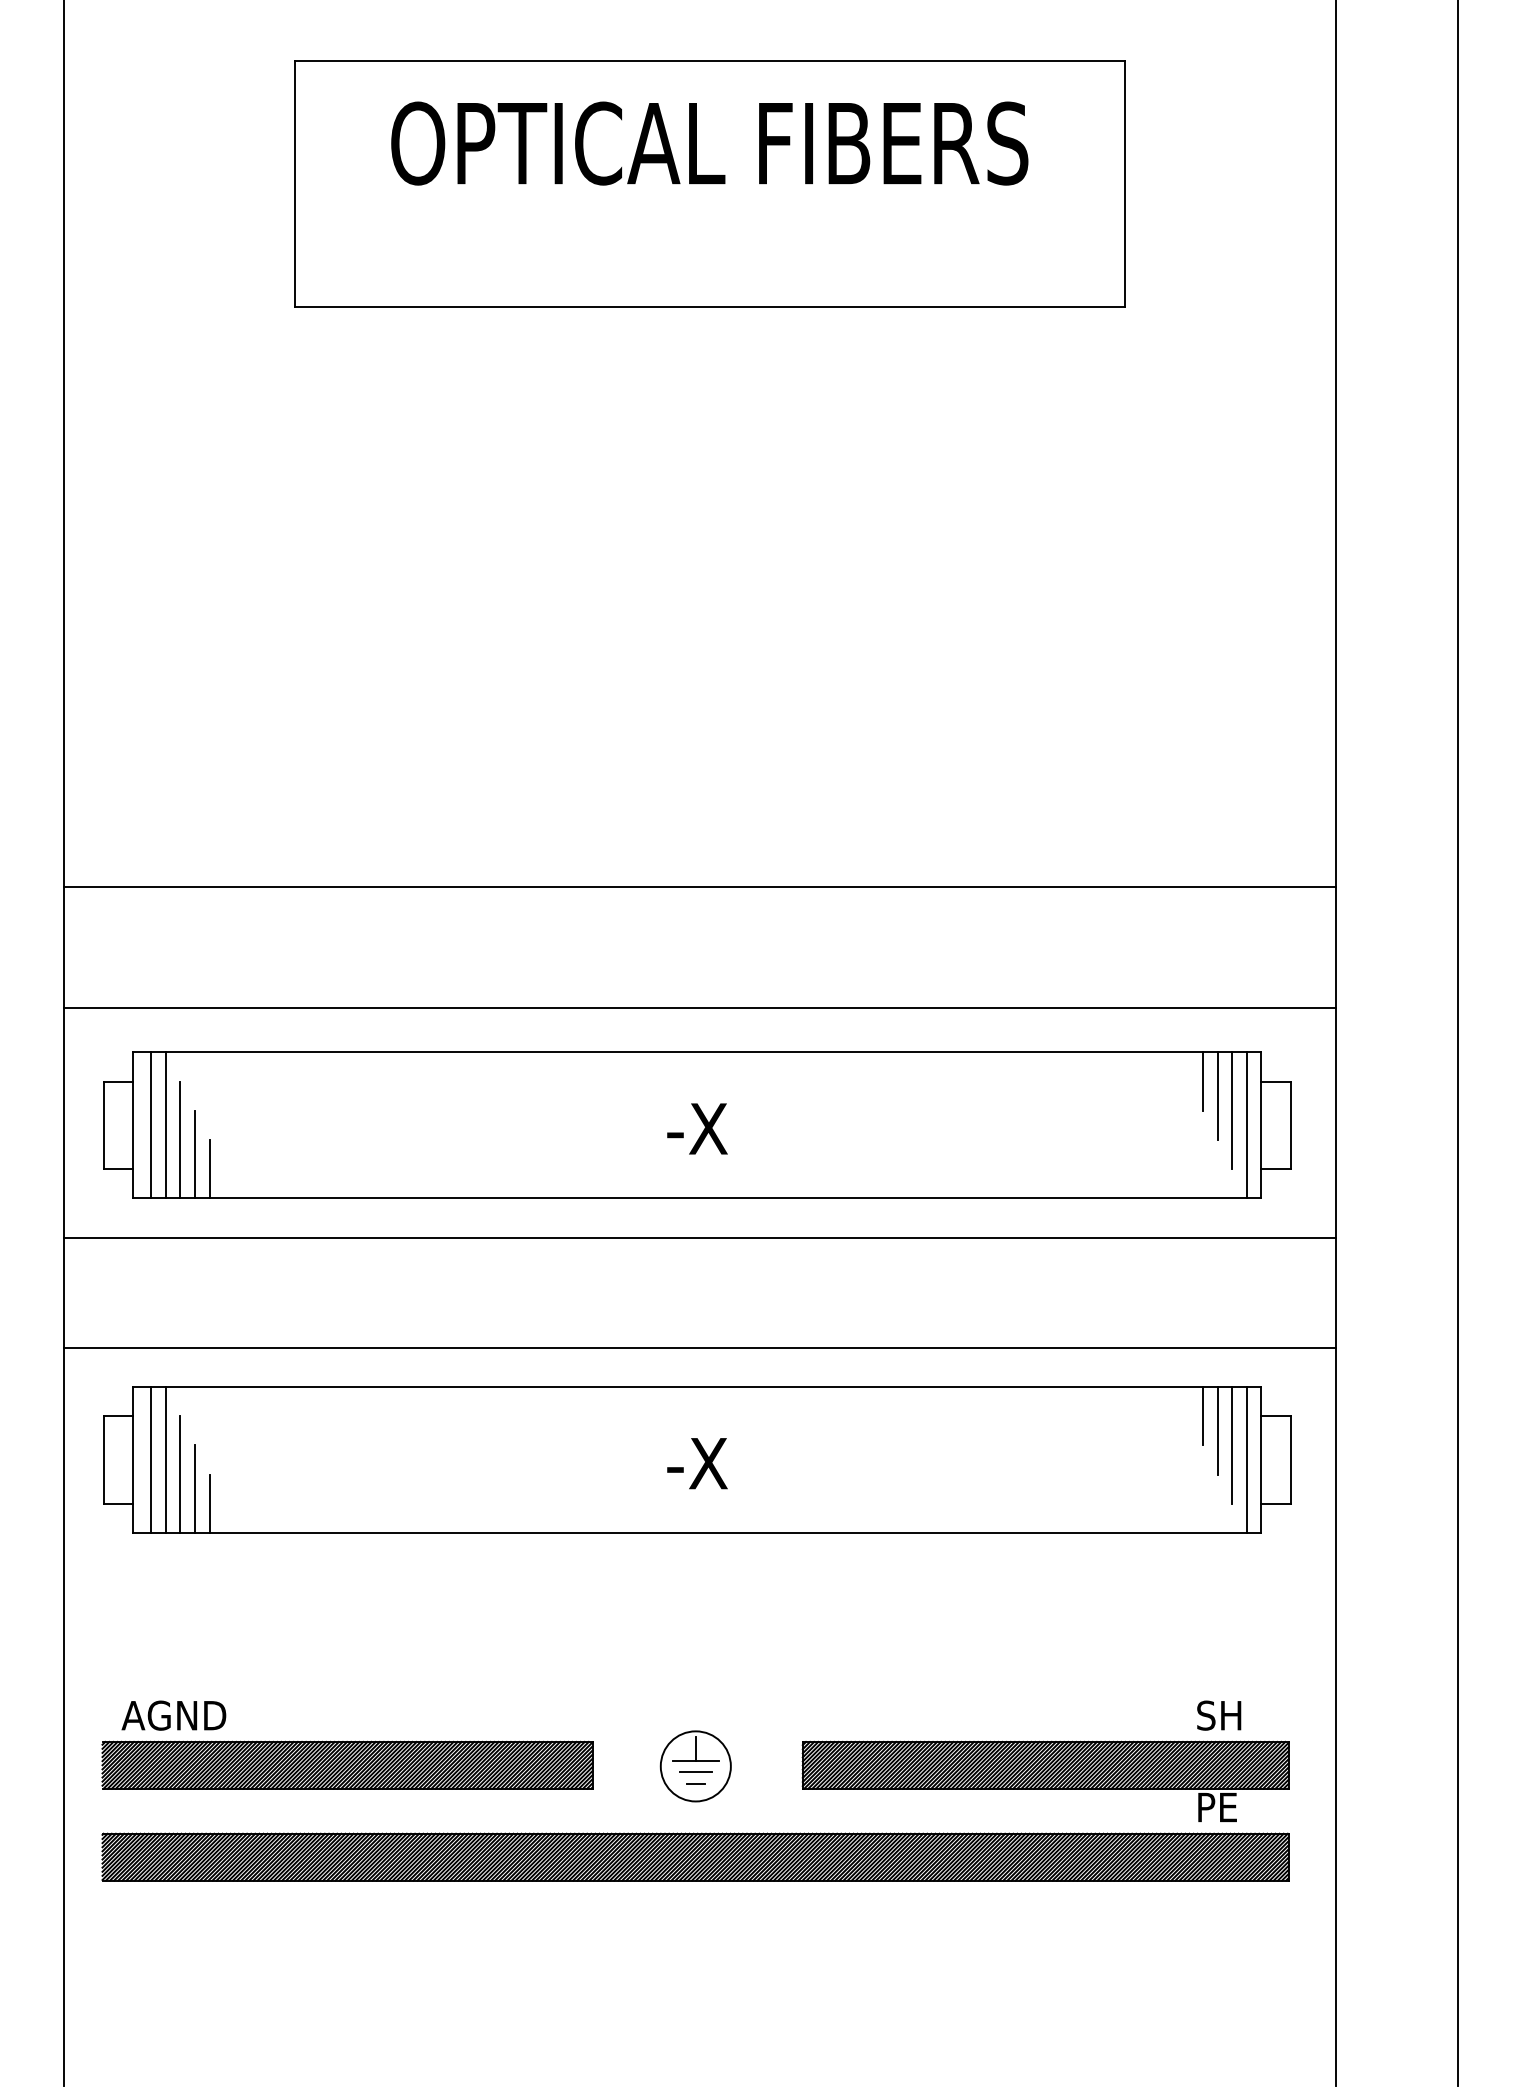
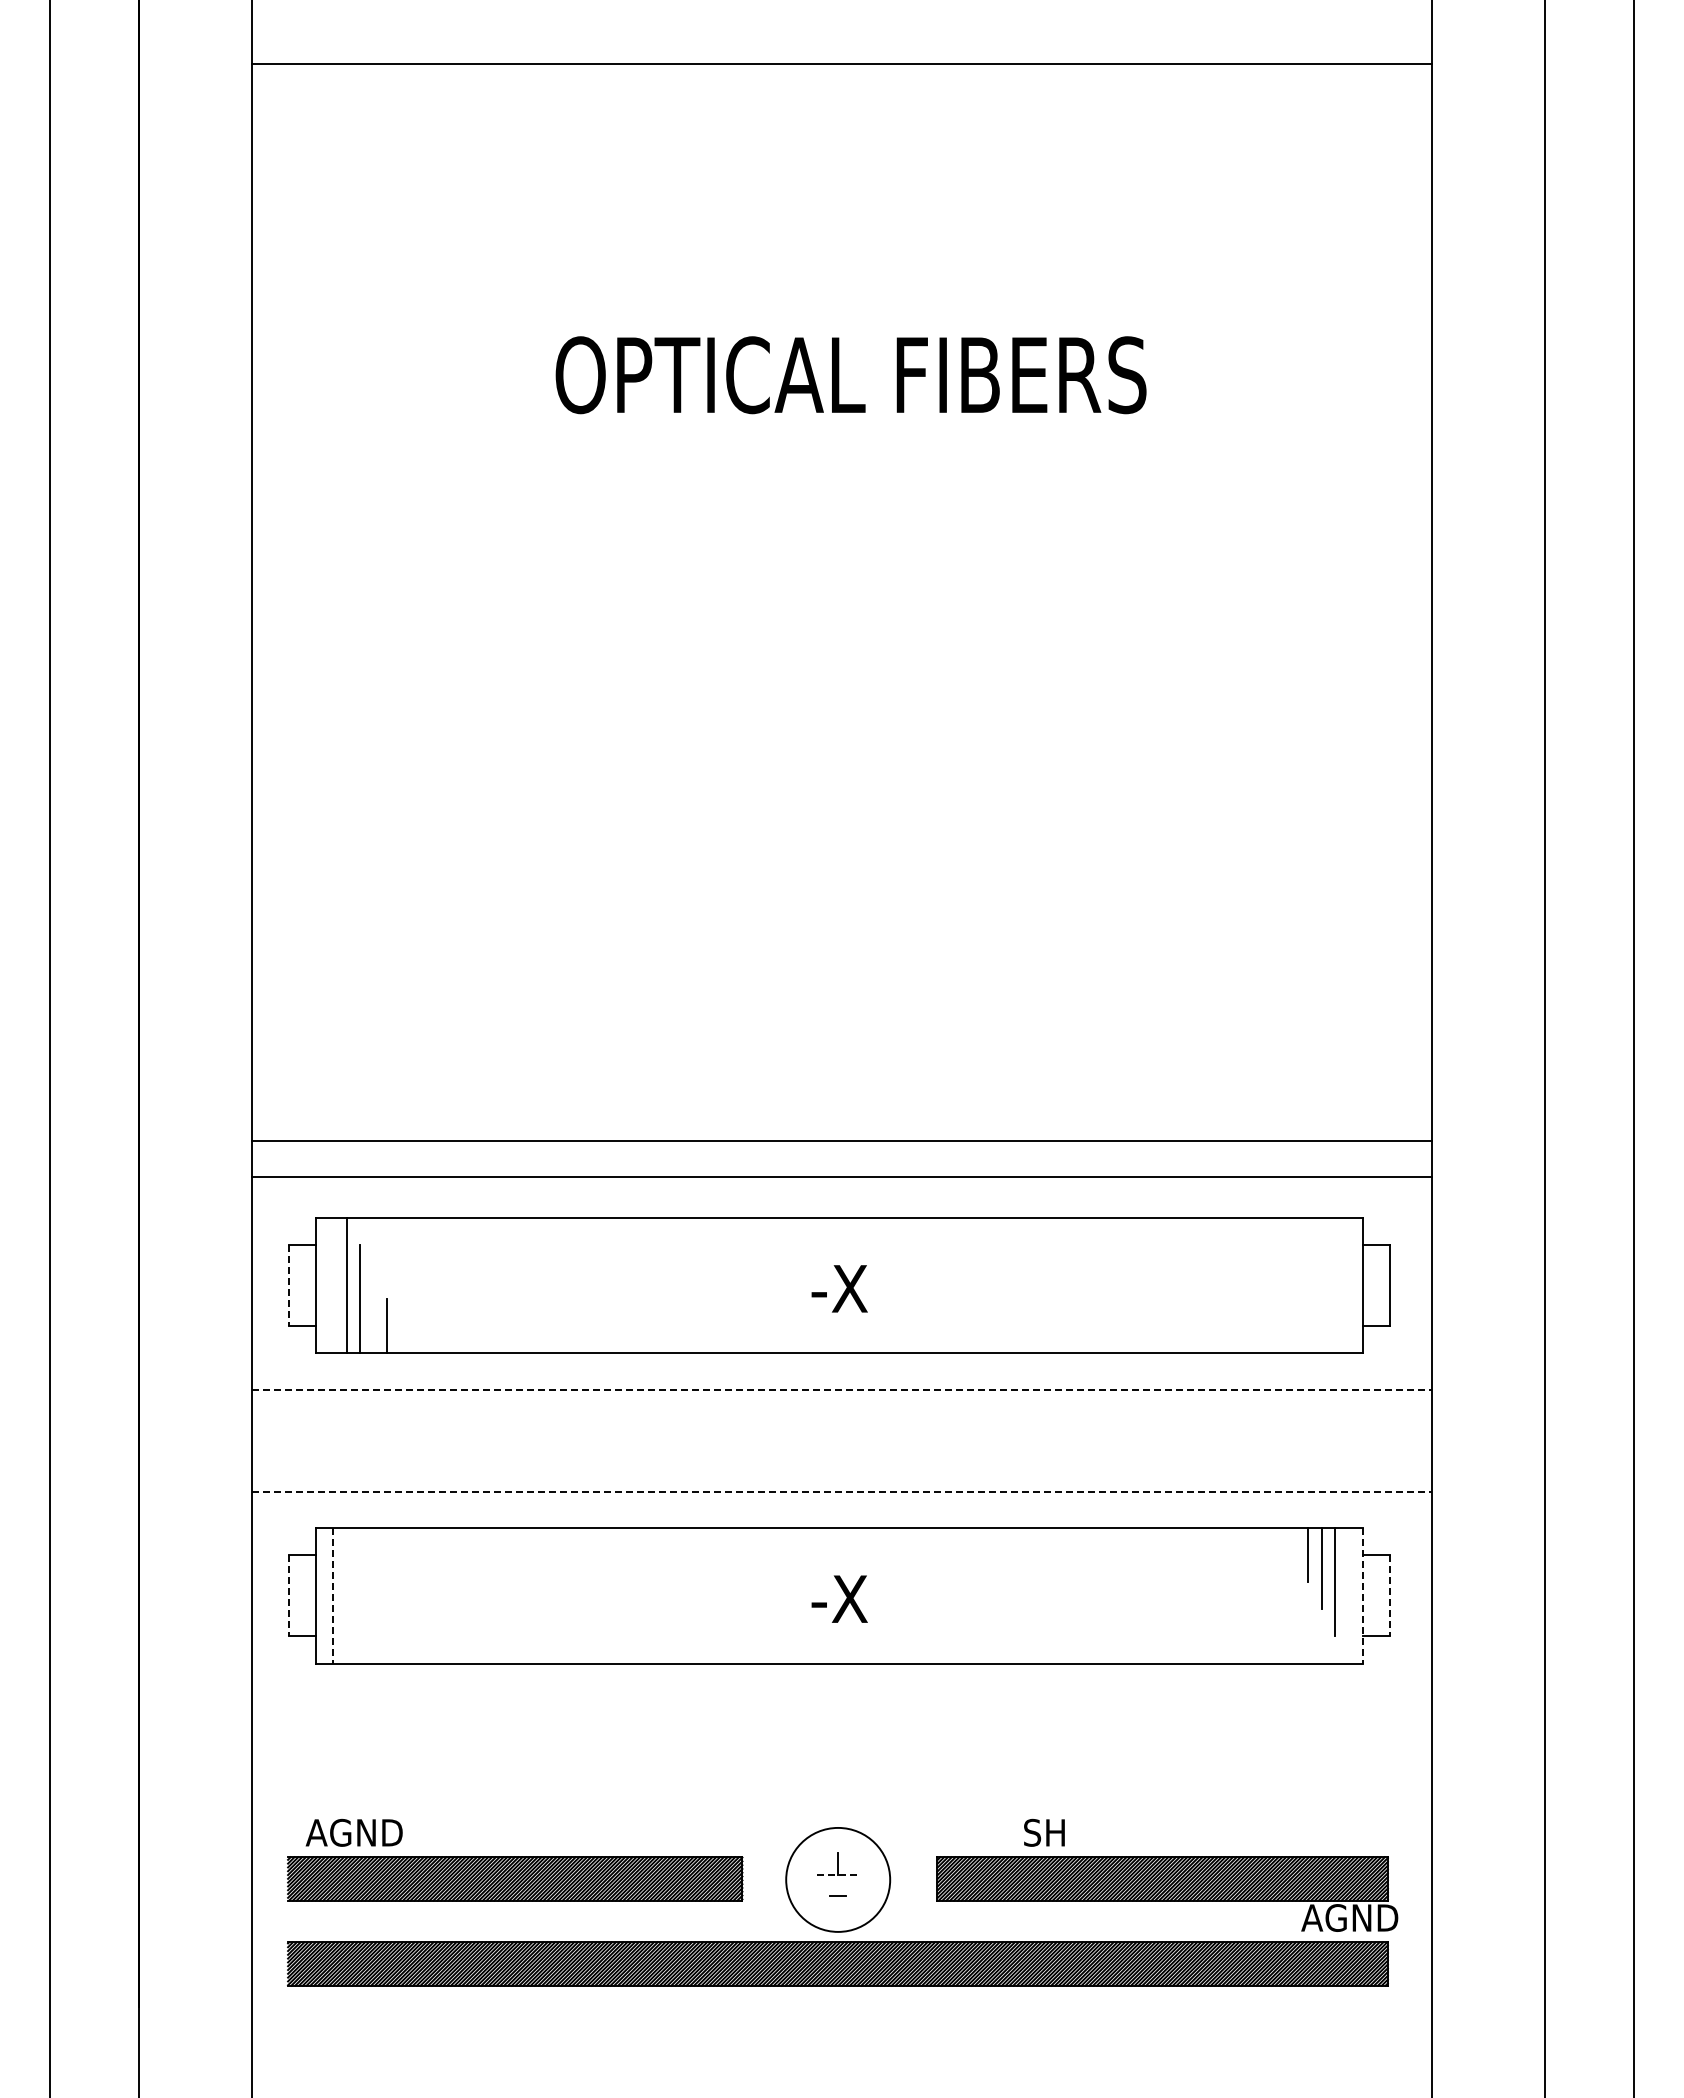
part: (710, 183) -> (851, 412), removed
line: (699, 886) -> (841, 1141), moved
line: (1203, 1081) -> (1308, 1244), removed
line: (1217, 1096) -> (1321, 1258), removed
line: (1232, 1110) -> (1335, 1271), removed
line: (104, 1125) -> (289, 1285), solid -> dashed
line: (151, 1125) -> (333, 1285), removed
line: (1247, 1125) -> (1349, 1285), removed
line: (194, 1154) -> (373, 1312), removed
line: (700, 1238) -> (842, 1390), solid -> dashed
line: (700, 1347) -> (842, 1491), solid -> dashed
line: (104, 1459) -> (289, 1595), solid -> dashed
line: (151, 1459) -> (333, 1595), solid -> dashed
line: (165, 1459) -> (346, 1595), removed
line: (1247, 1459) -> (1349, 1595), removed
line: (1261, 1459) -> (1362, 1595), solid -> dashed
line: (1290, 1459) -> (1389, 1595), solid -> dashed
line: (180, 1474) -> (360, 1609), removed
line: (194, 1488) -> (373, 1622), removed
line: (209, 1503) -> (387, 1636), removed
text: (1219, 1715) -> (1044, 1832), moved
line: (696, 1760) -> (838, 1874), solid -> dashed
circle: (695, 1765) -> (837, 1879), size x1.6
line: (696, 1772) -> (838, 1885), removed
text: (1247, 1806) -> (1349, 1917), PE -> AGND

